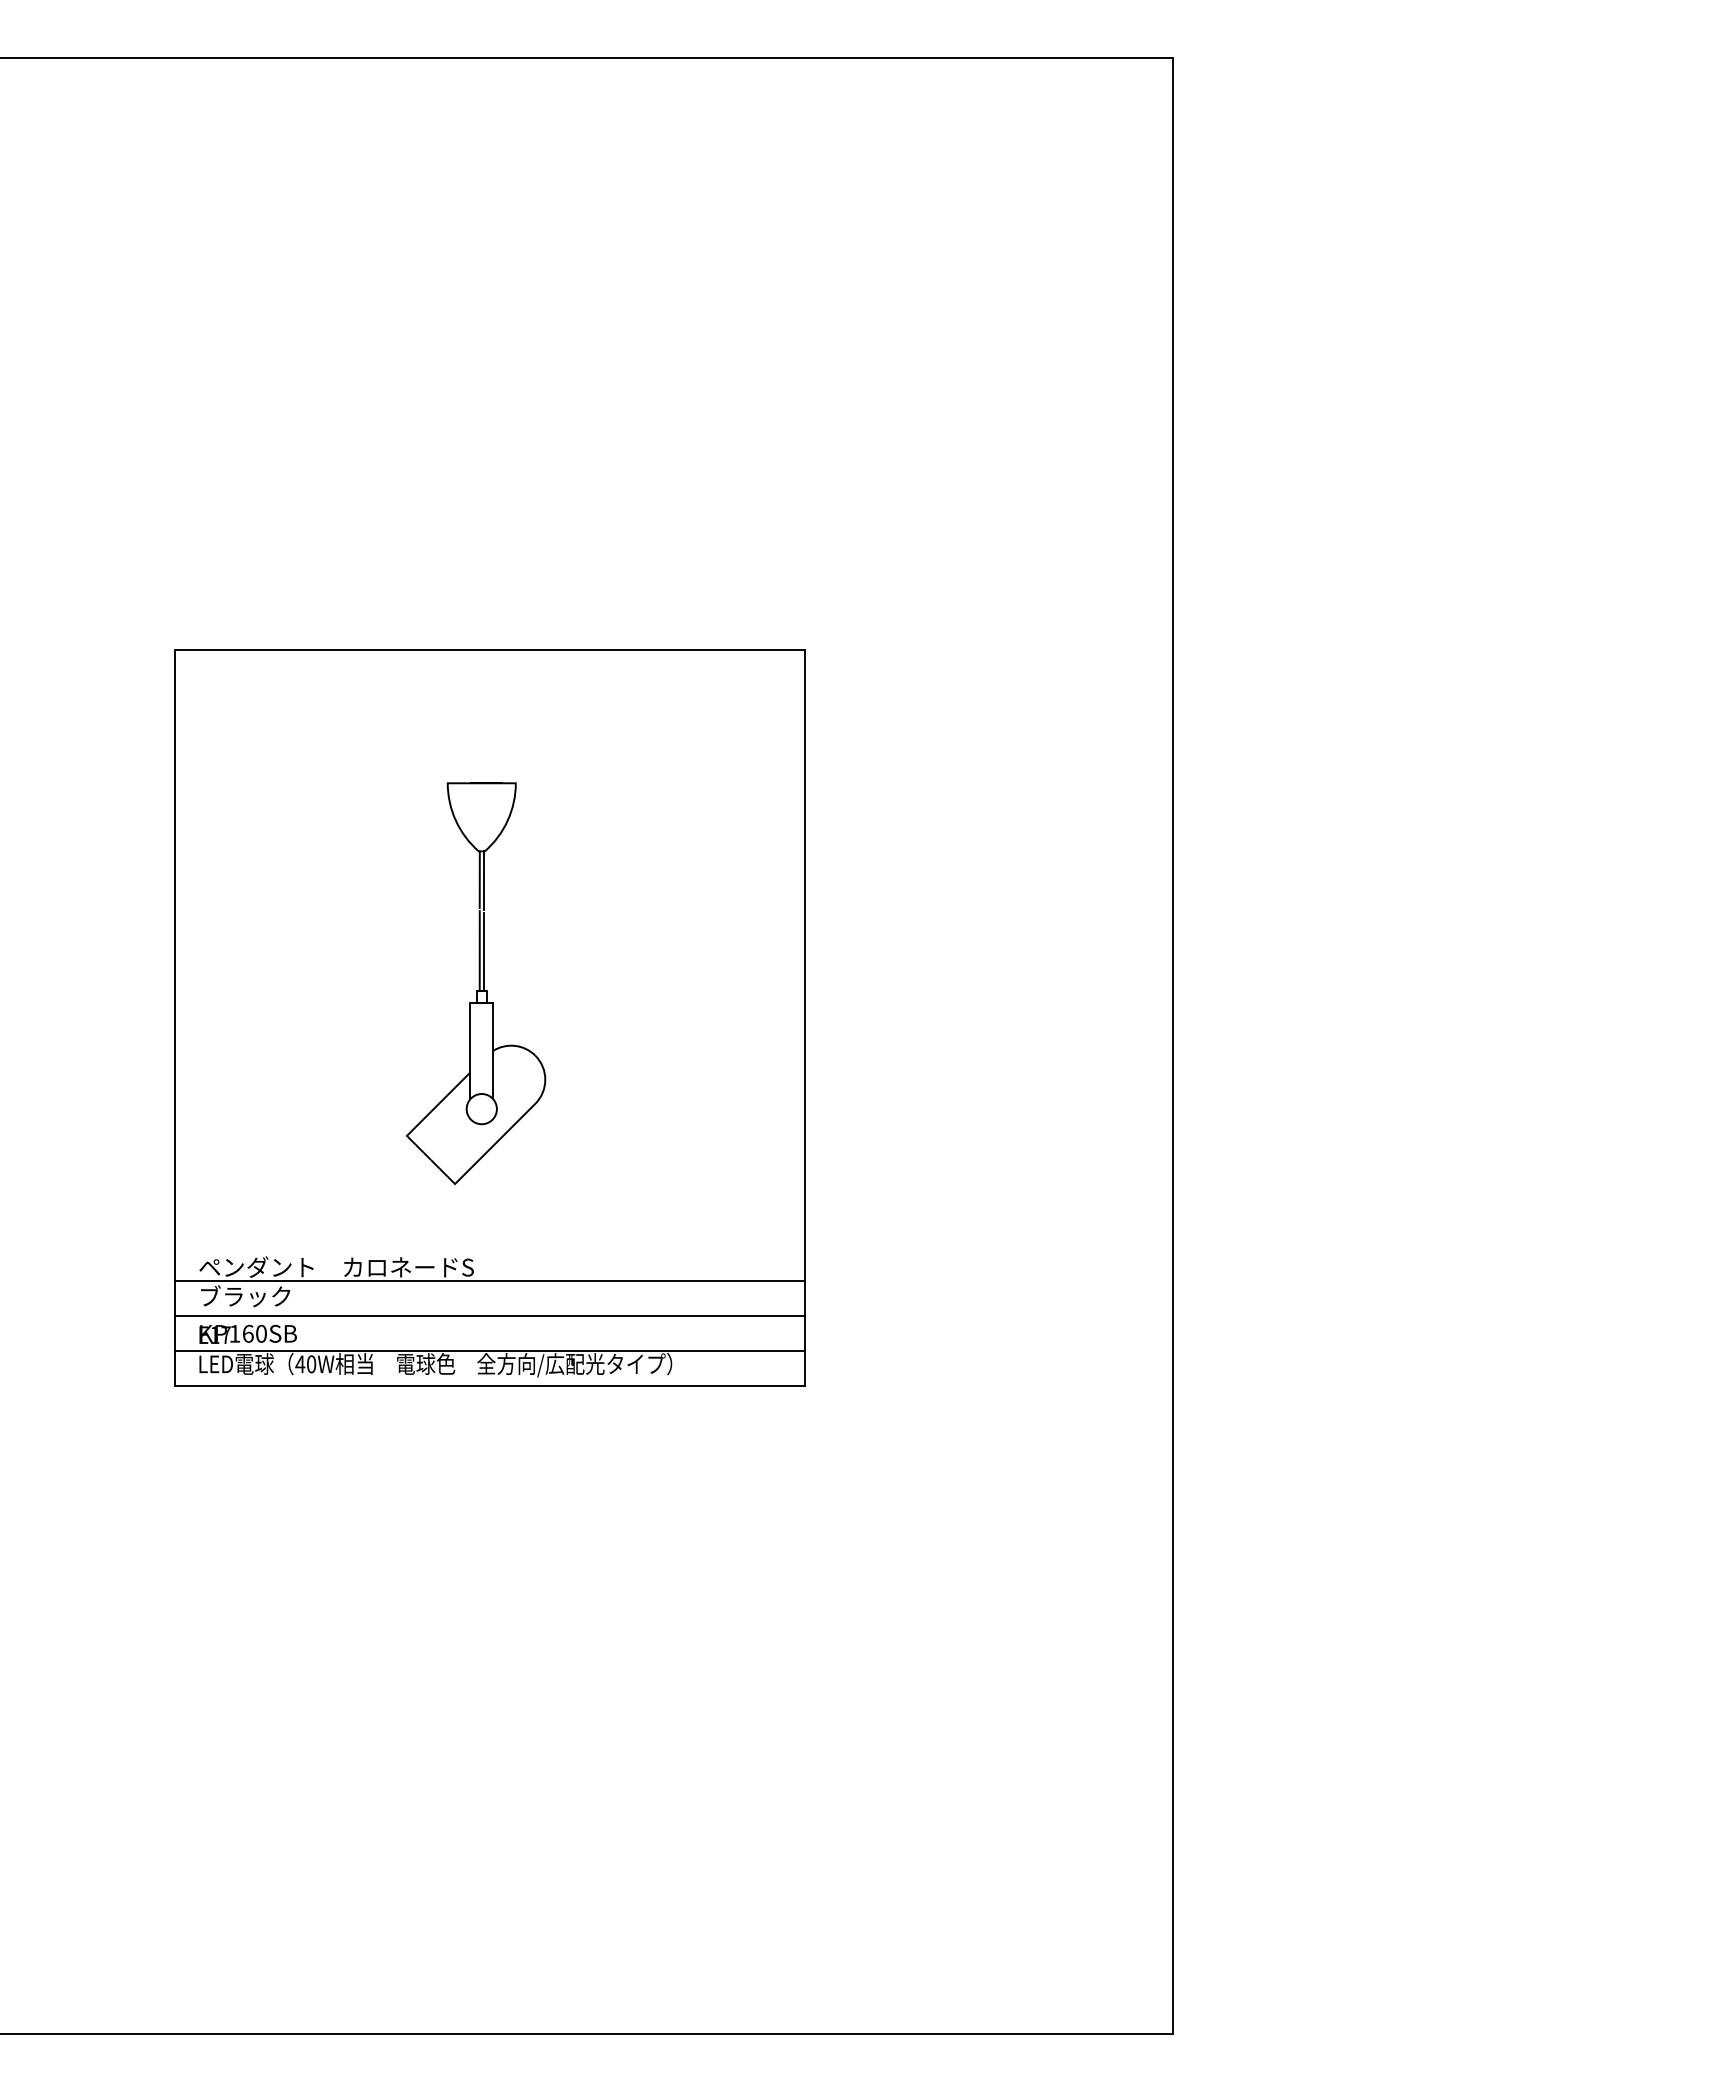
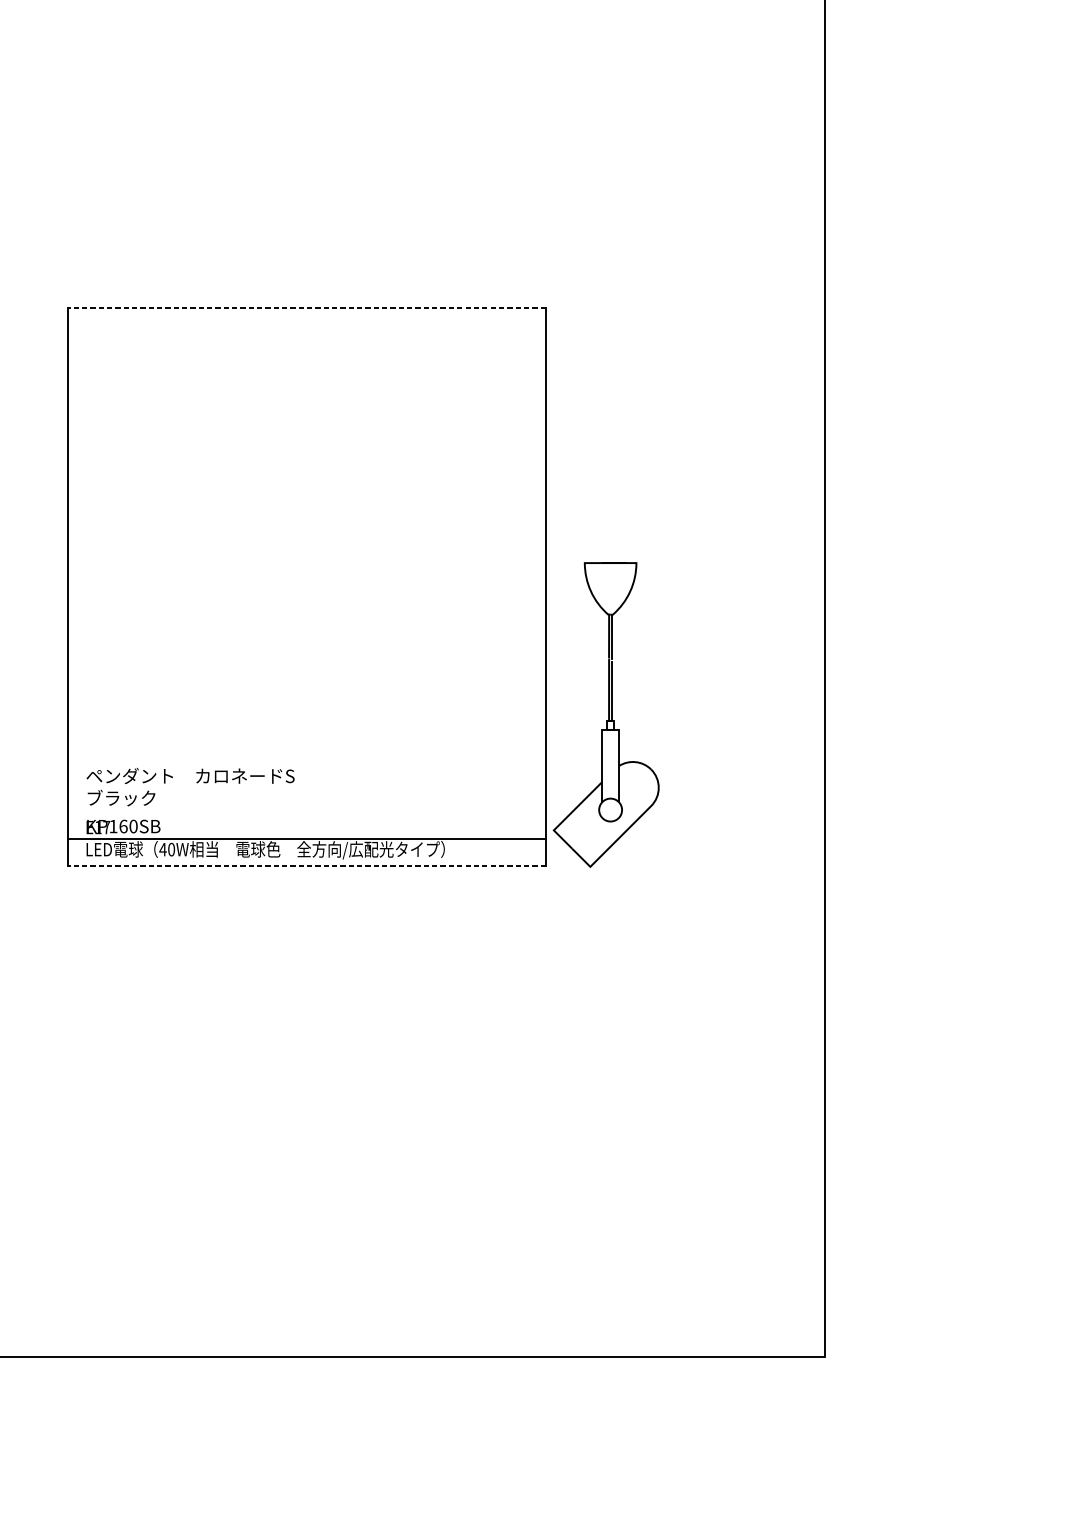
line: (489, 650) -> (306, 308), solid -> dashed
part: (476, 983) -> (606, 714), moved
line: (489, 1280) -> (306, 786), removed
line: (489, 1315) -> (306, 812), removed
line: (489, 1385) -> (306, 865), solid -> dashed

